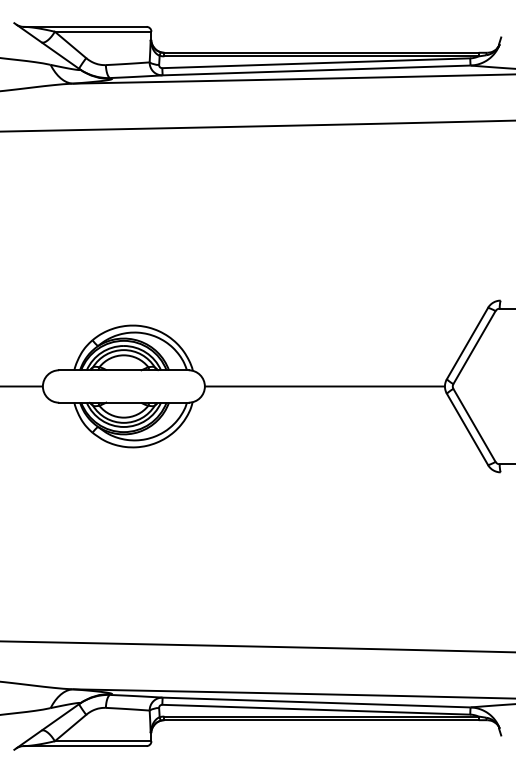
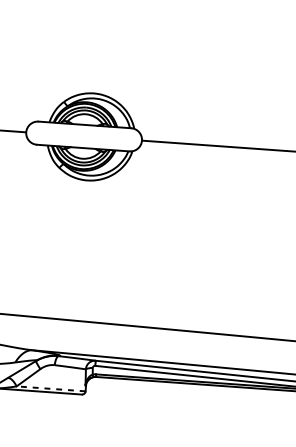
line: (102, 741) -> (50, 389), solid -> dashed

